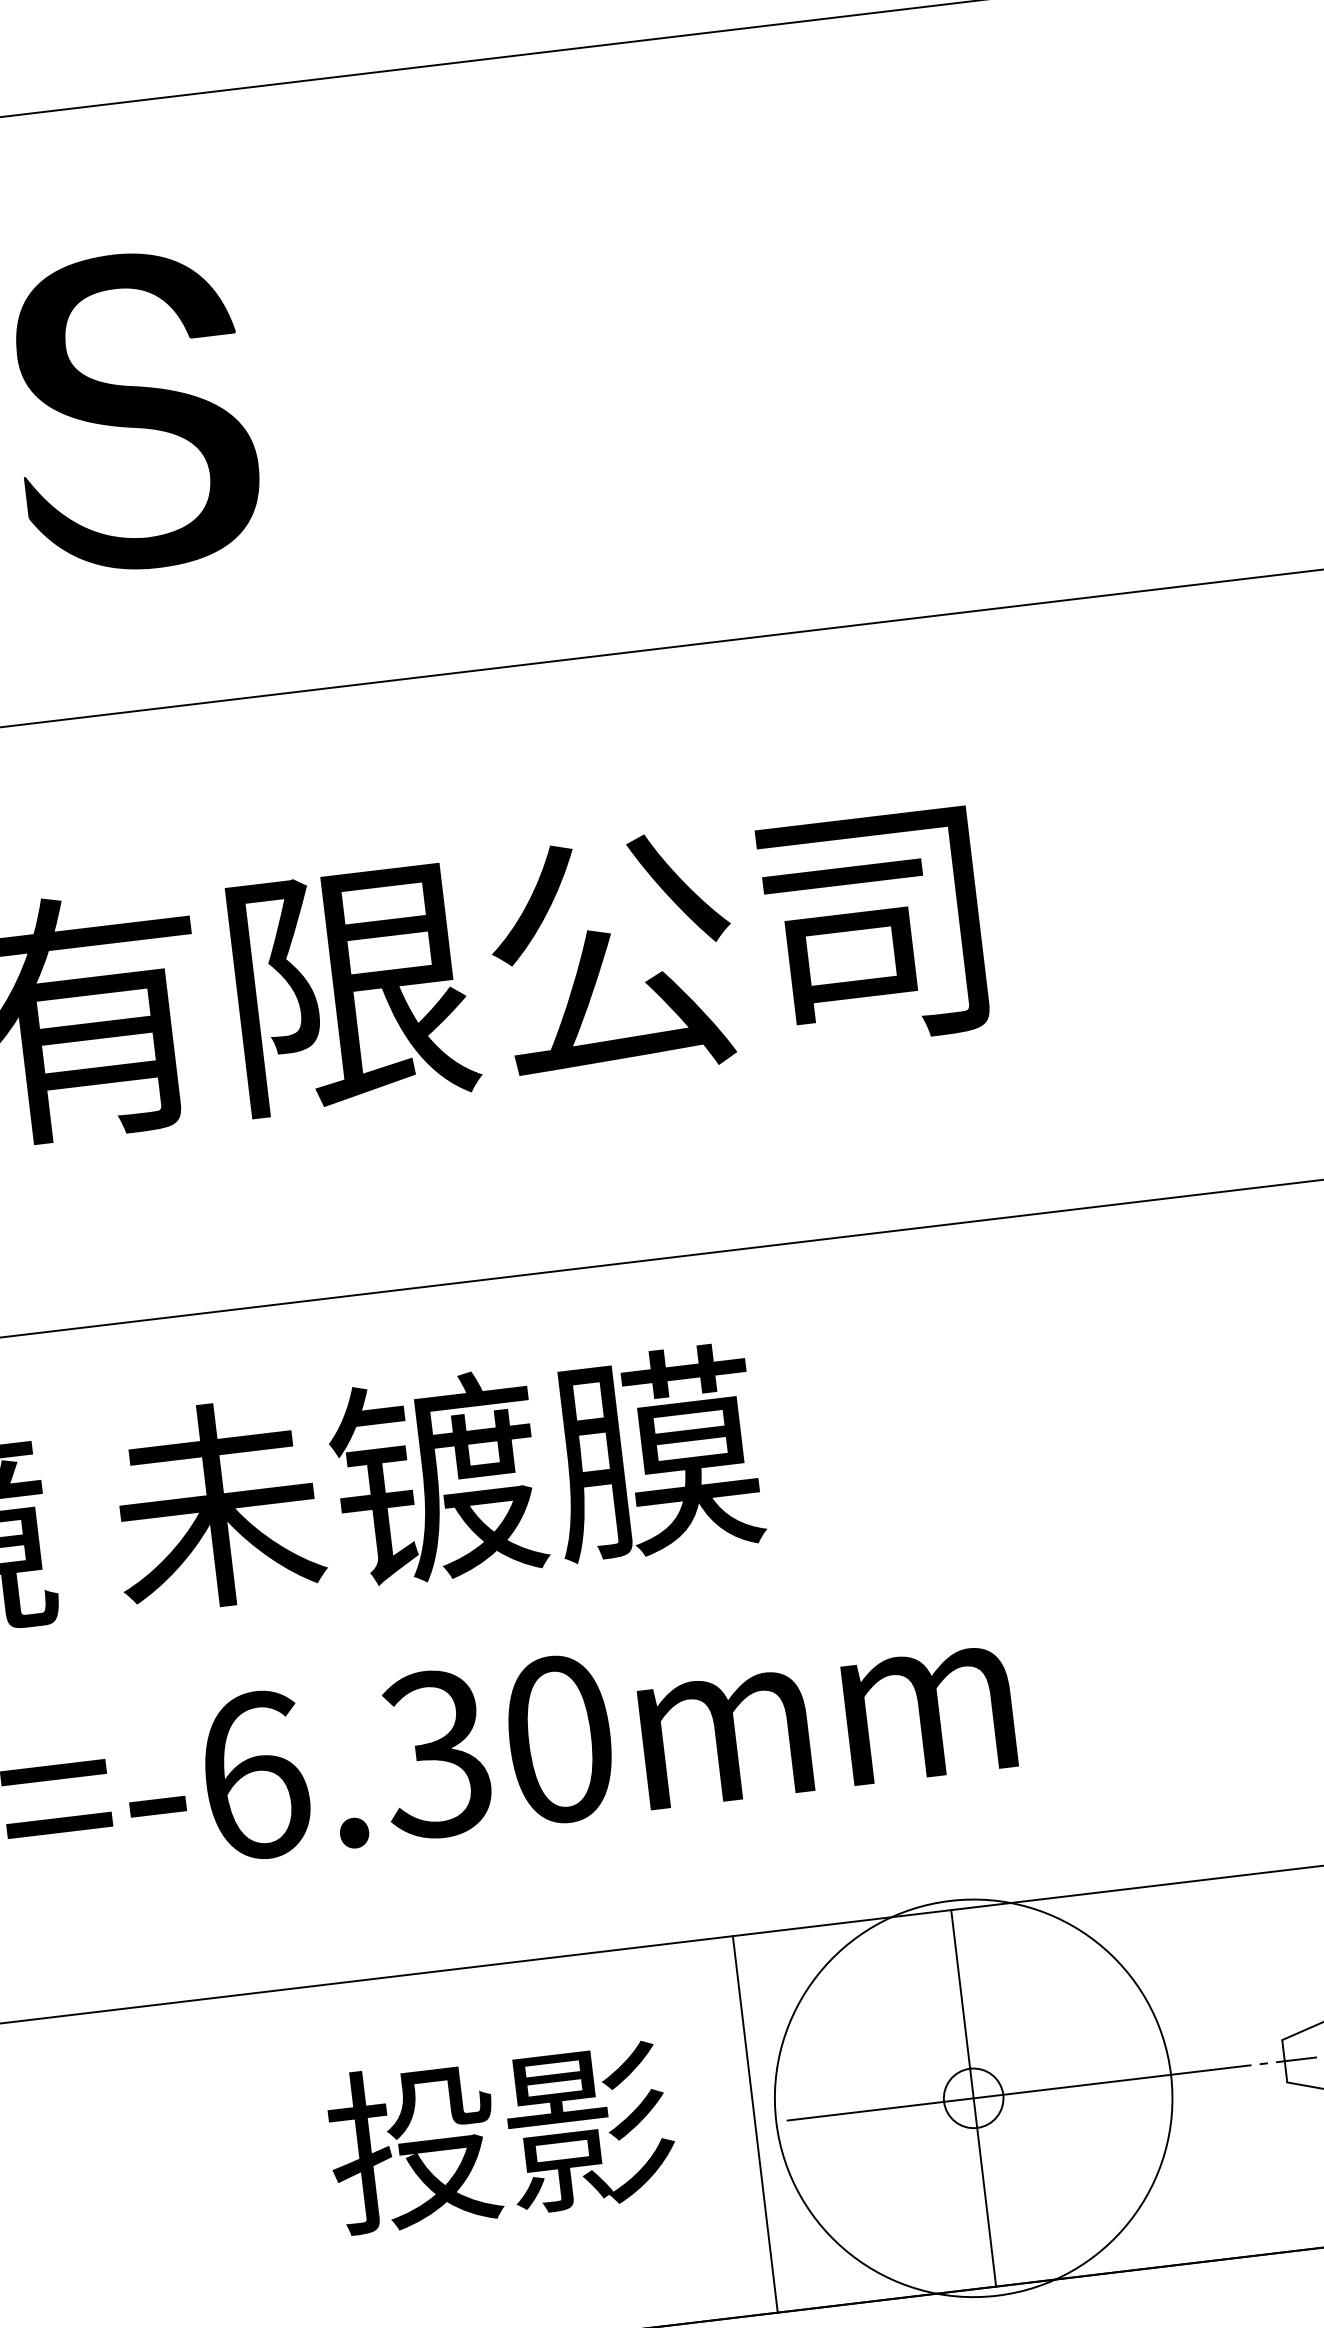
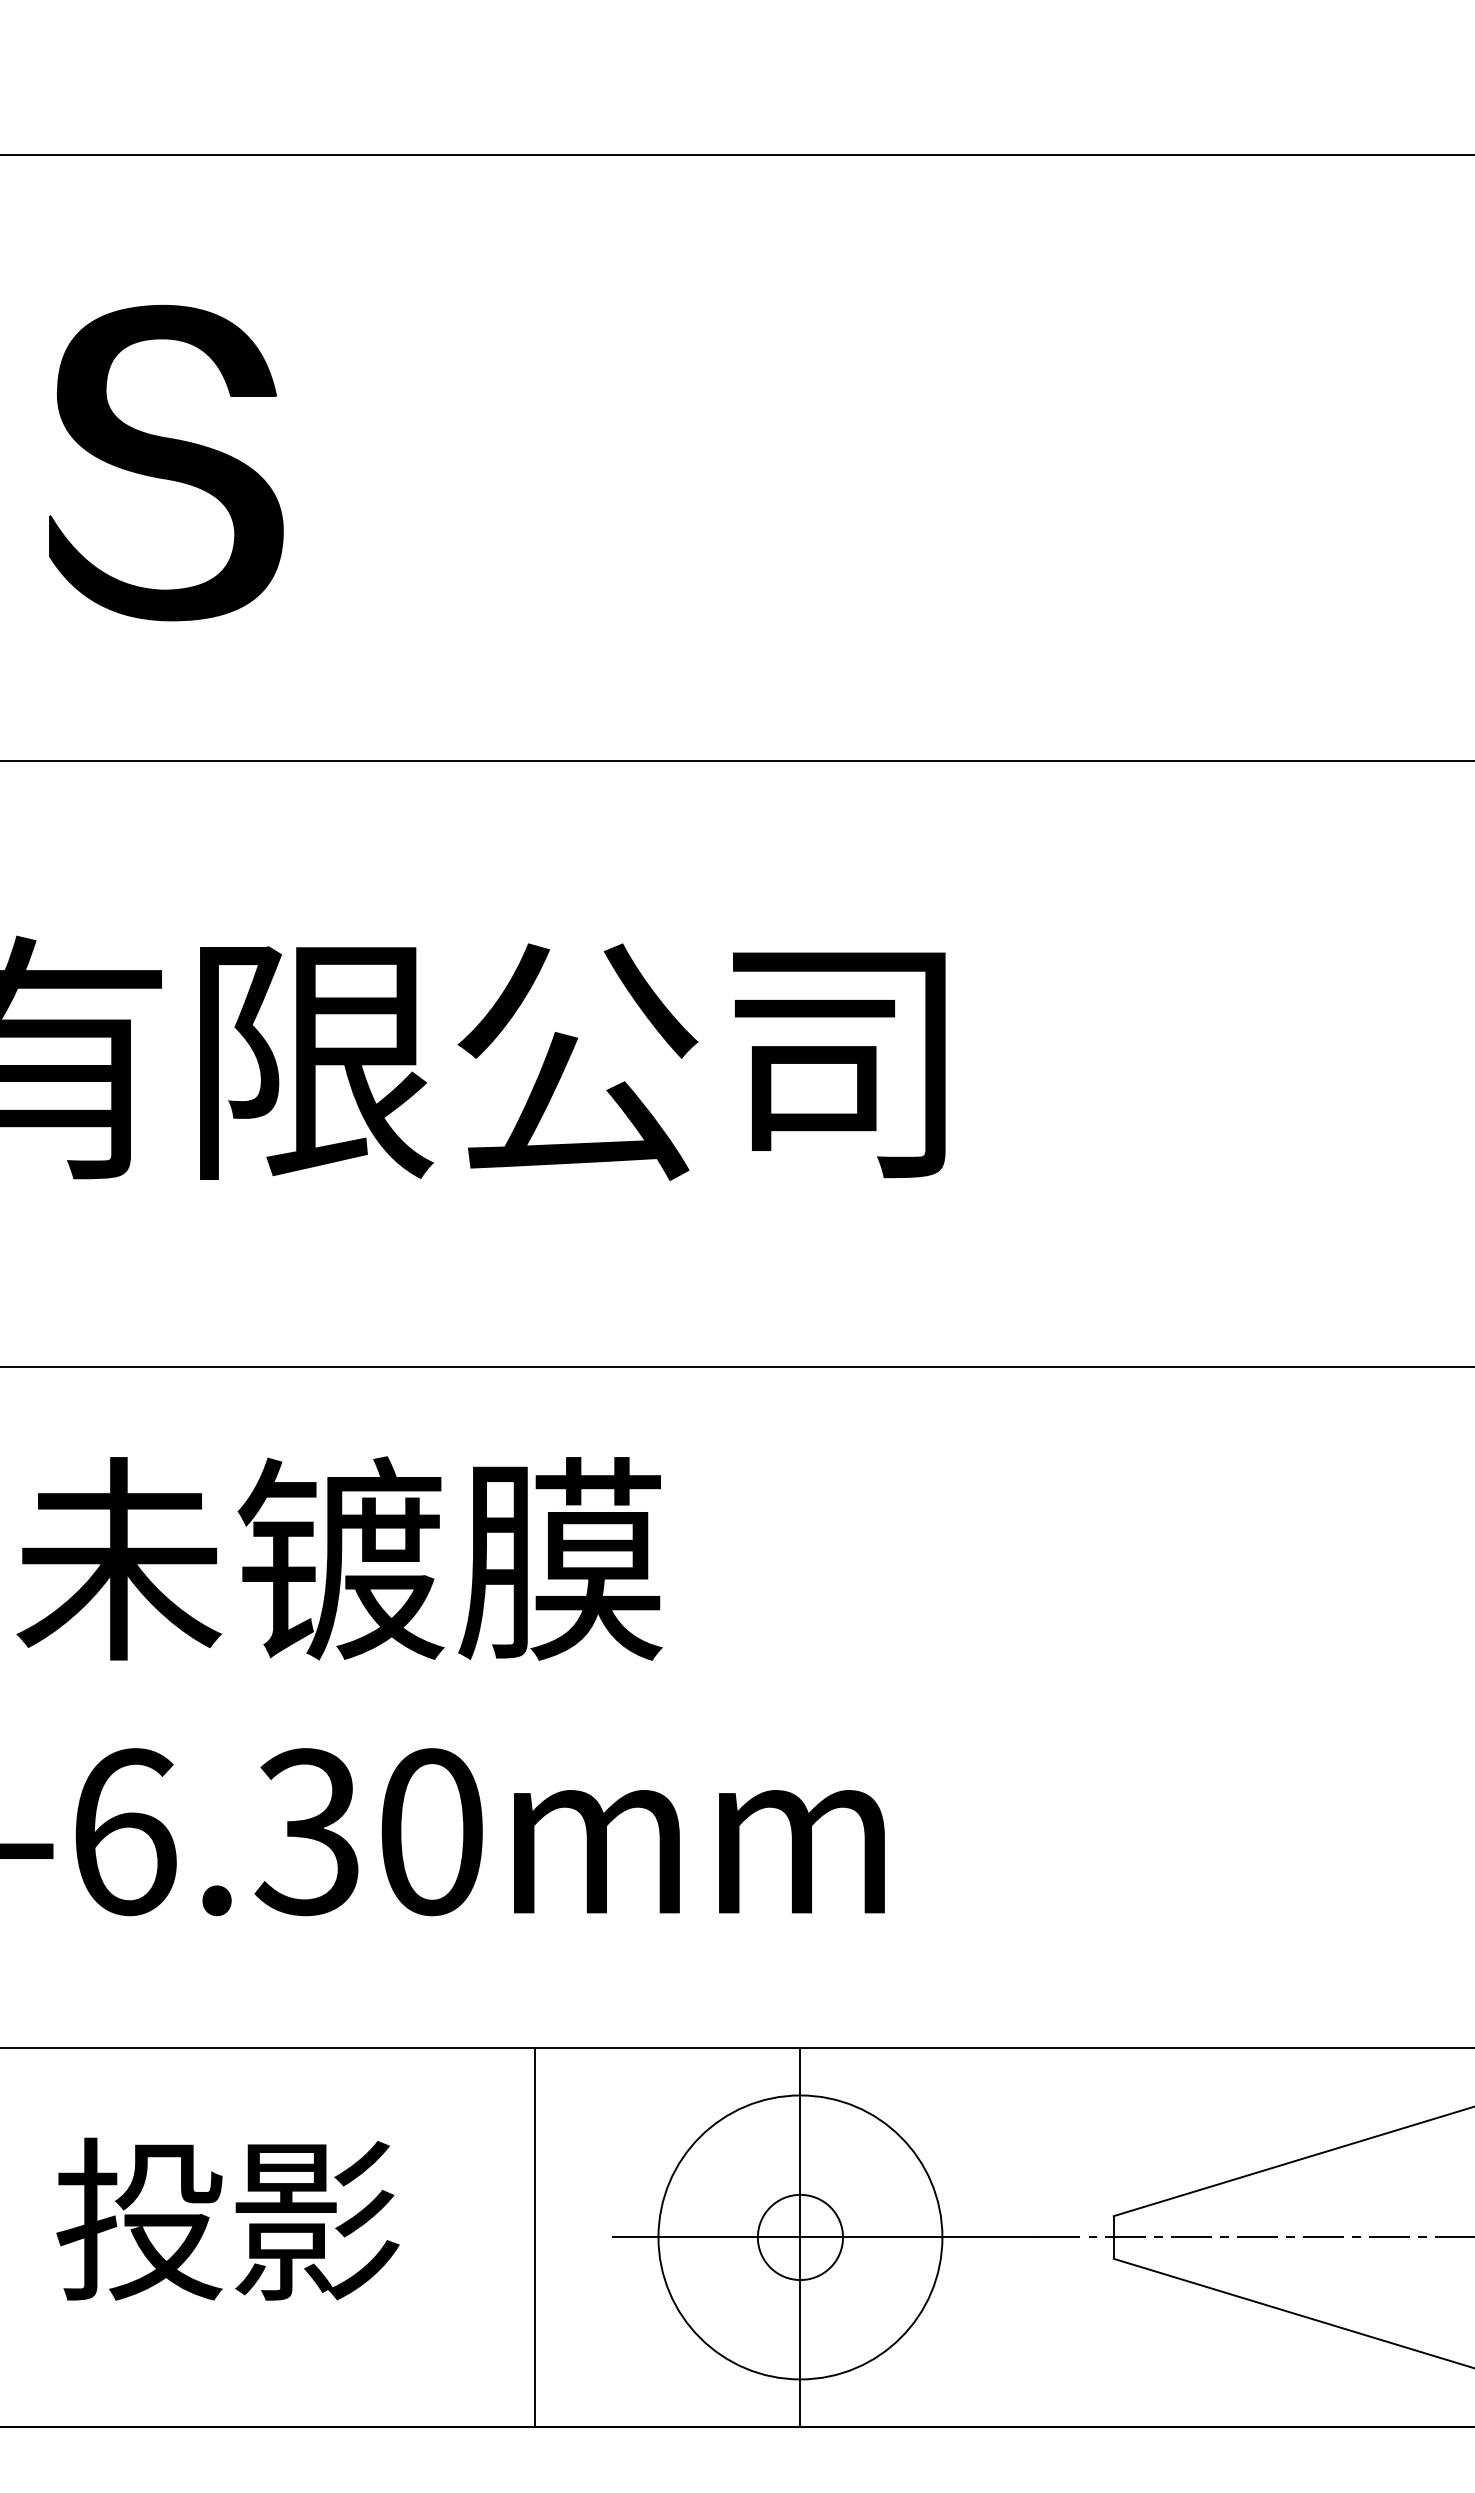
circle: (973, 2098) -> (800, 2237), size x0.71
circle: (973, 2098) -> (800, 2237), size x1.43
line: (755, 2124) -> (534, 2237), moved
text: (500, 2135) -> (227, 2218), moved

